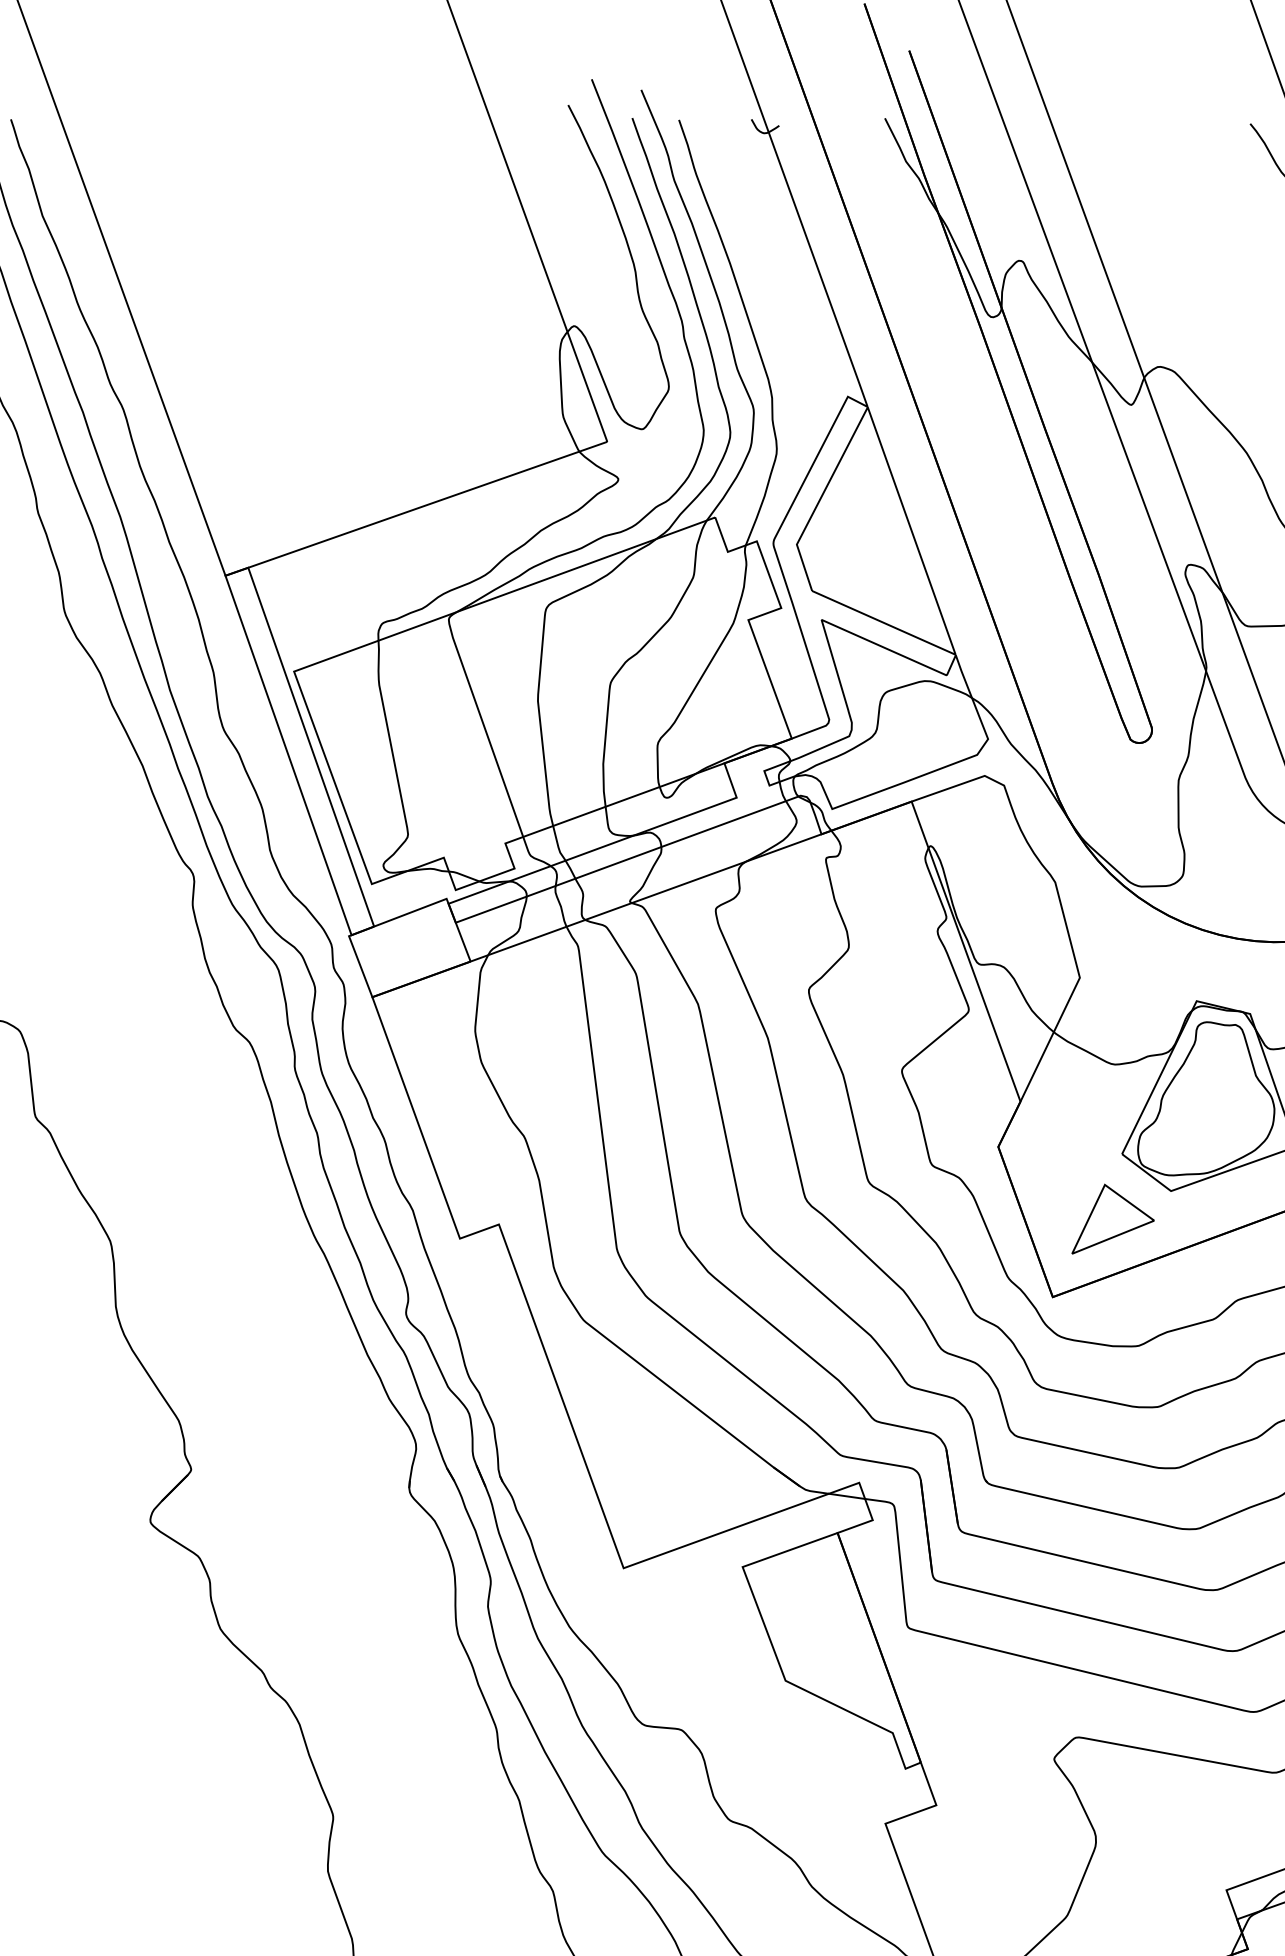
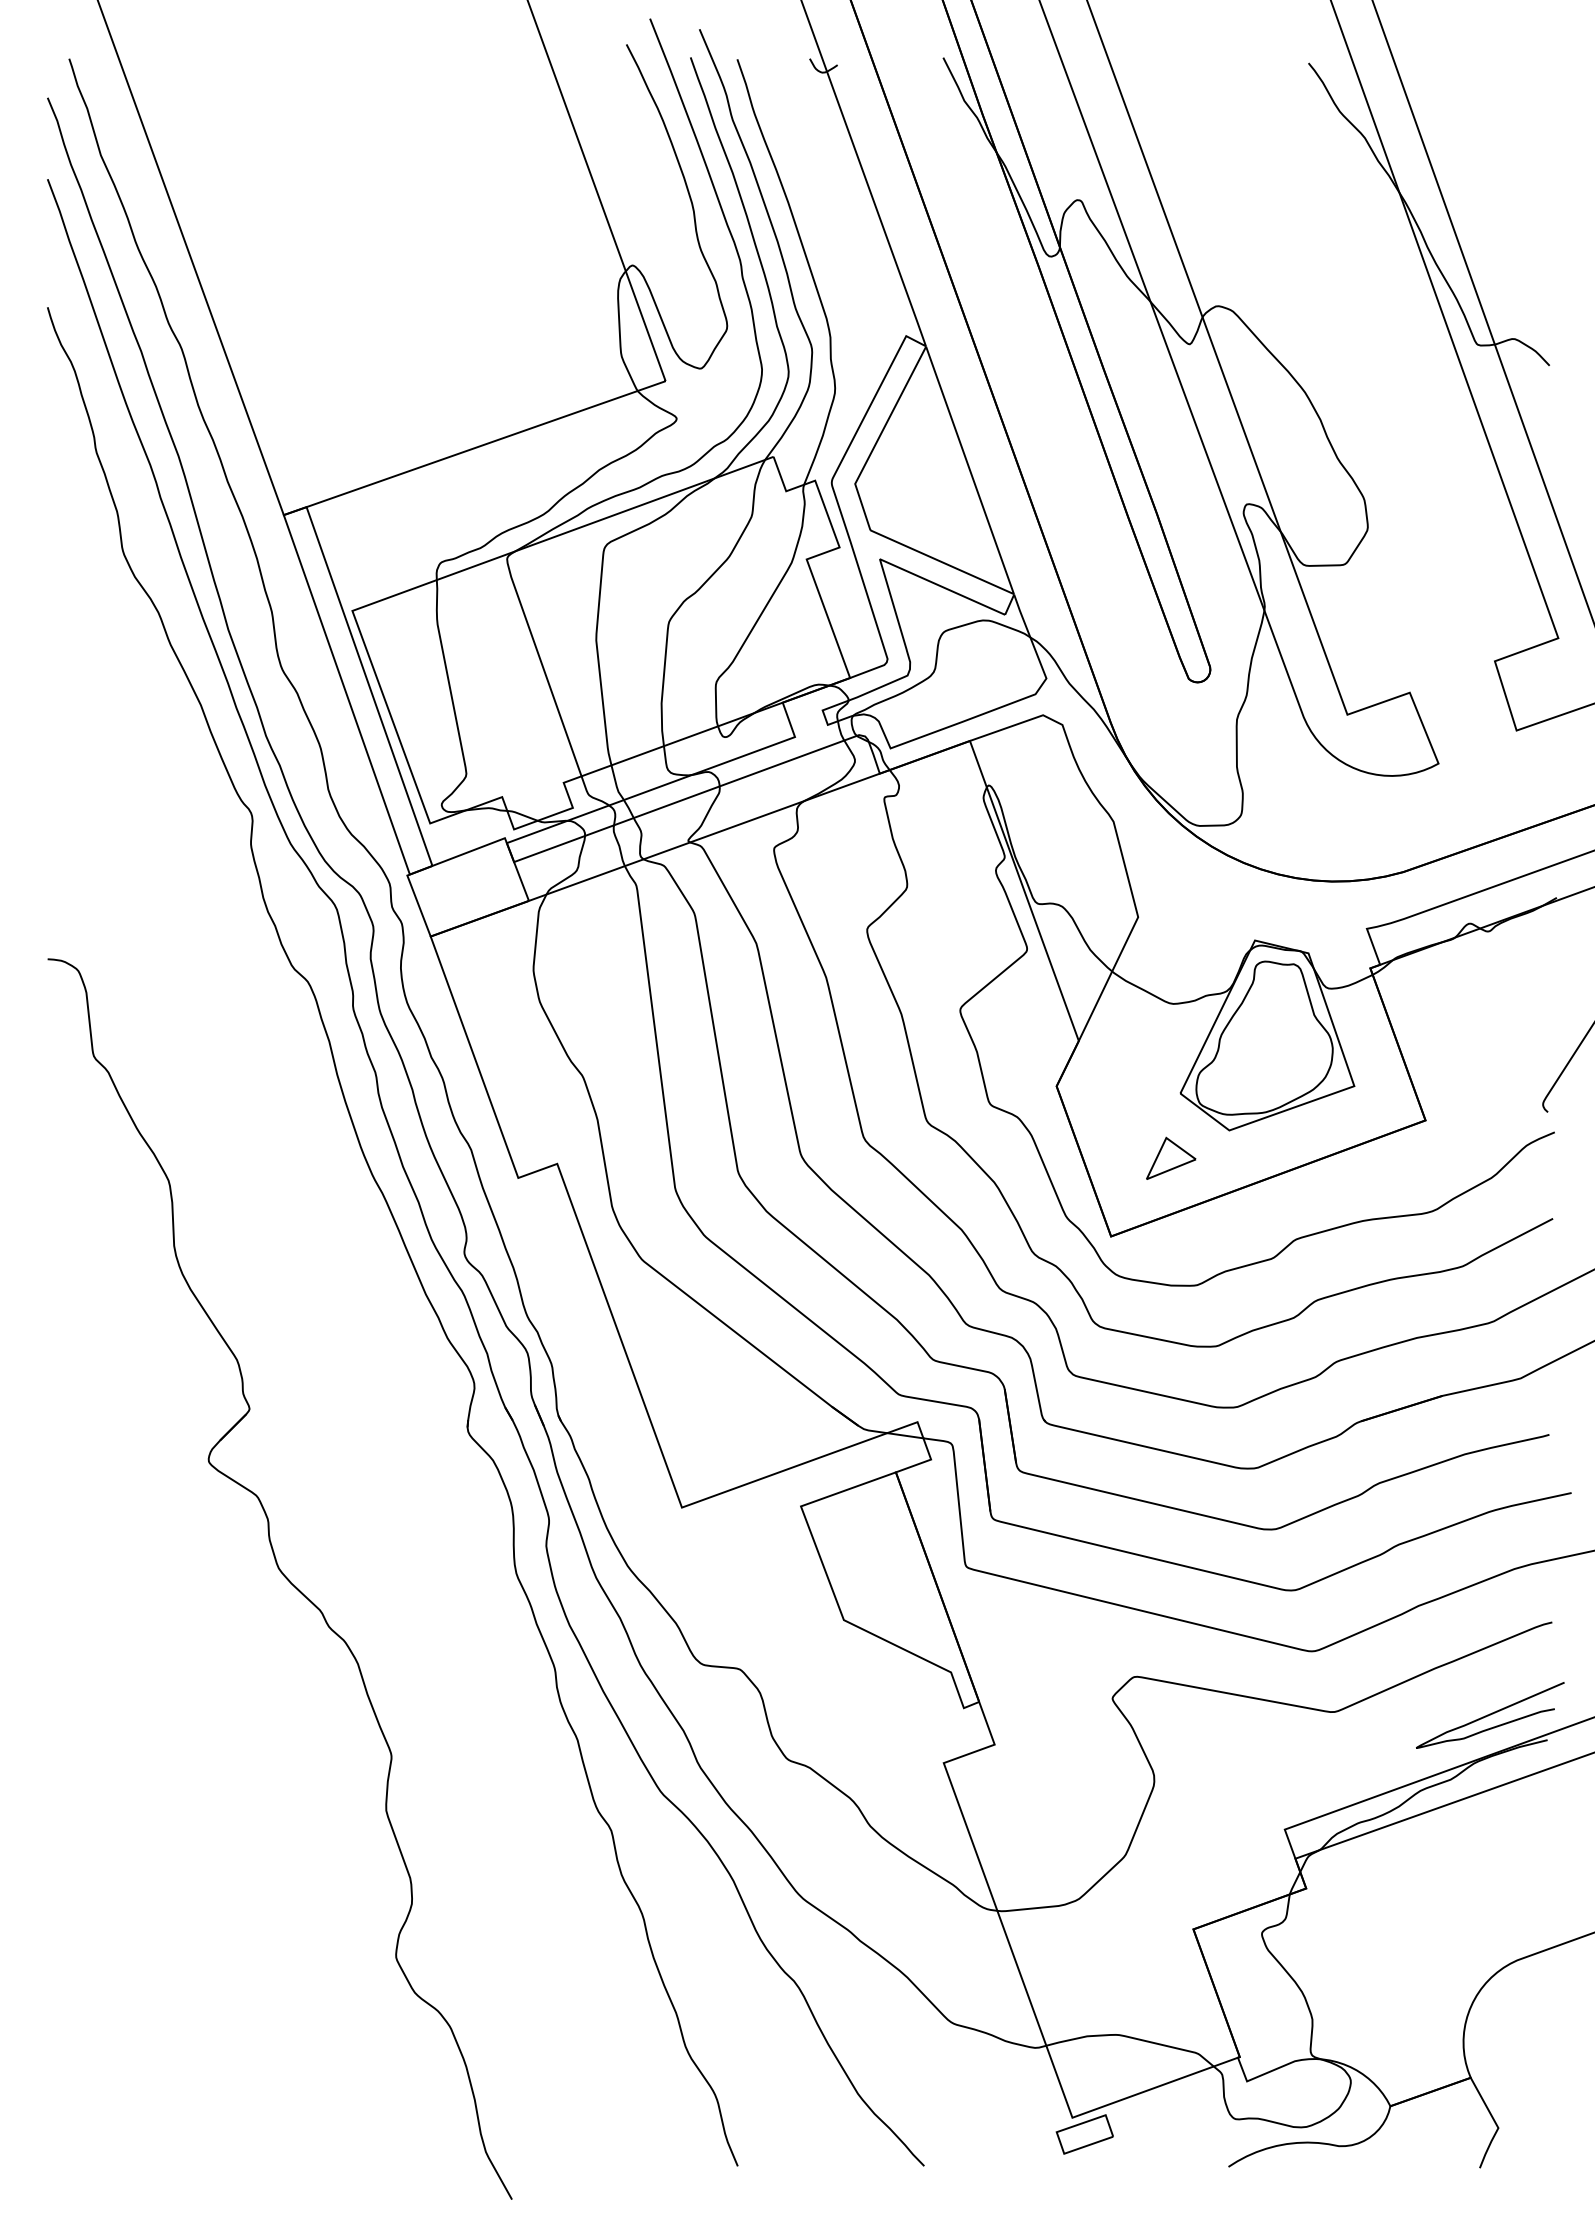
part: (1112, 1219) -> (1170, 1158), size x0.6

